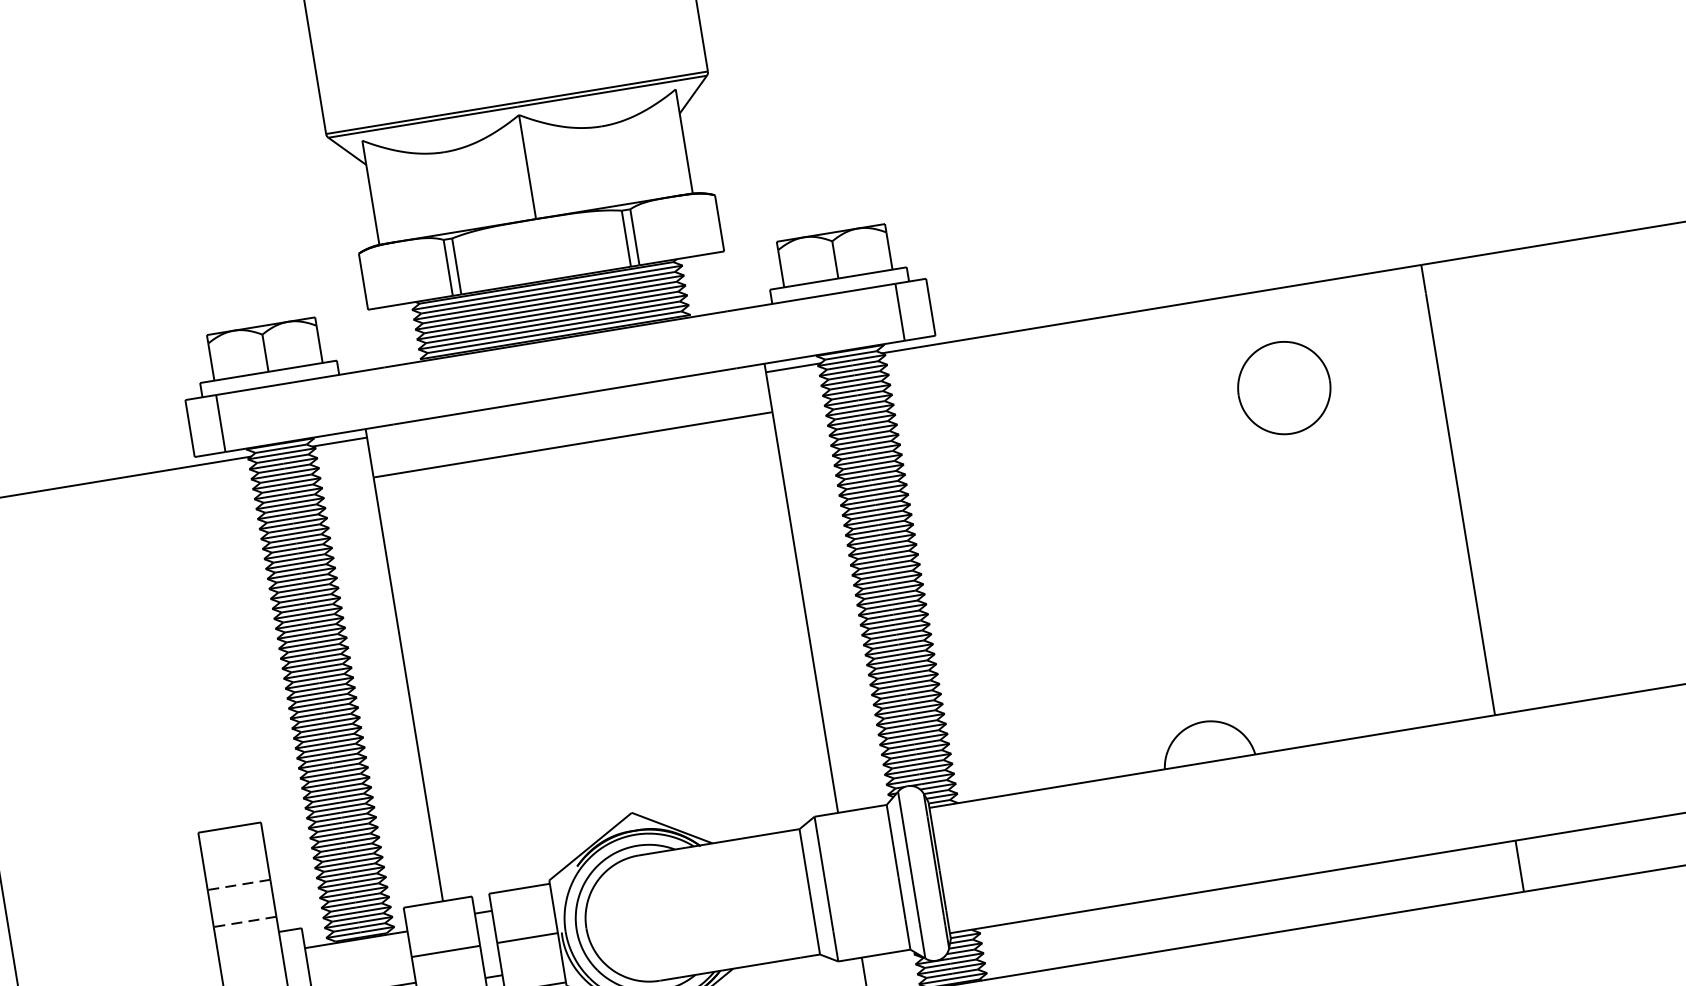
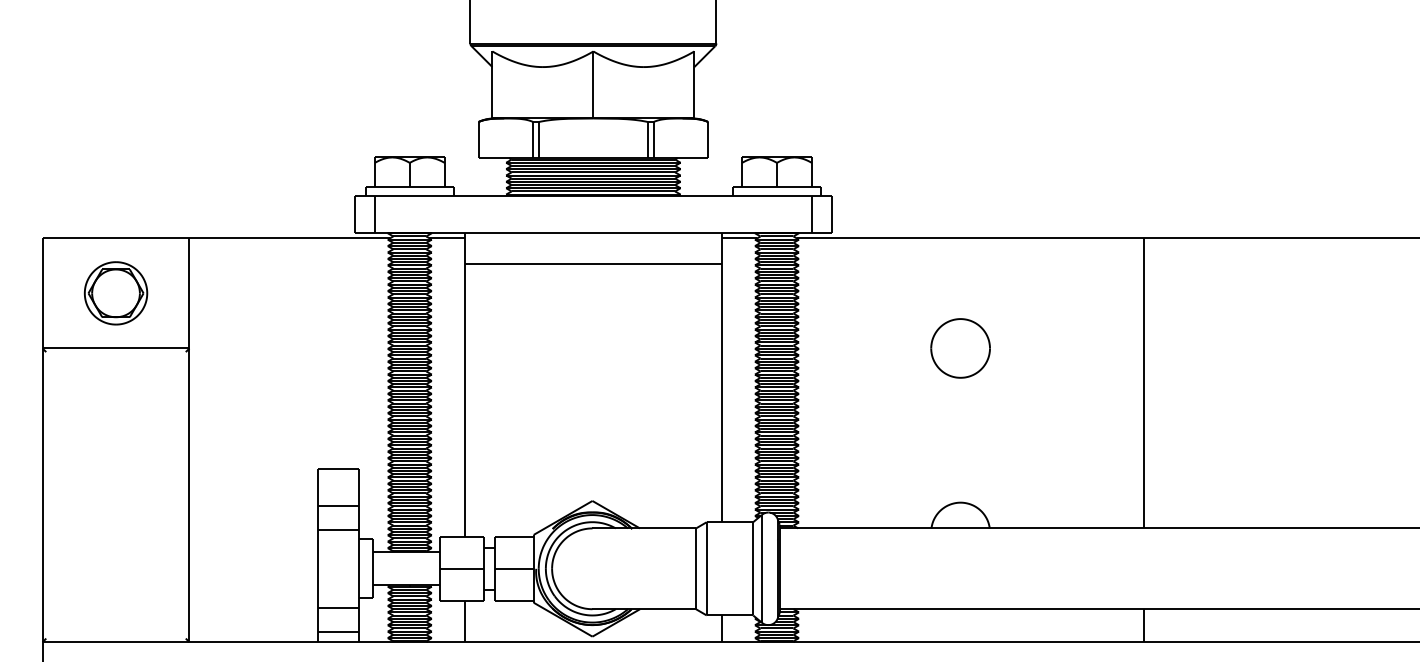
part: (1284, 388) -> (960, 348), moved
line: (238, 884) -> (338, 505), dashed -> solid
line: (244, 921) -> (338, 529), dashed -> solid

